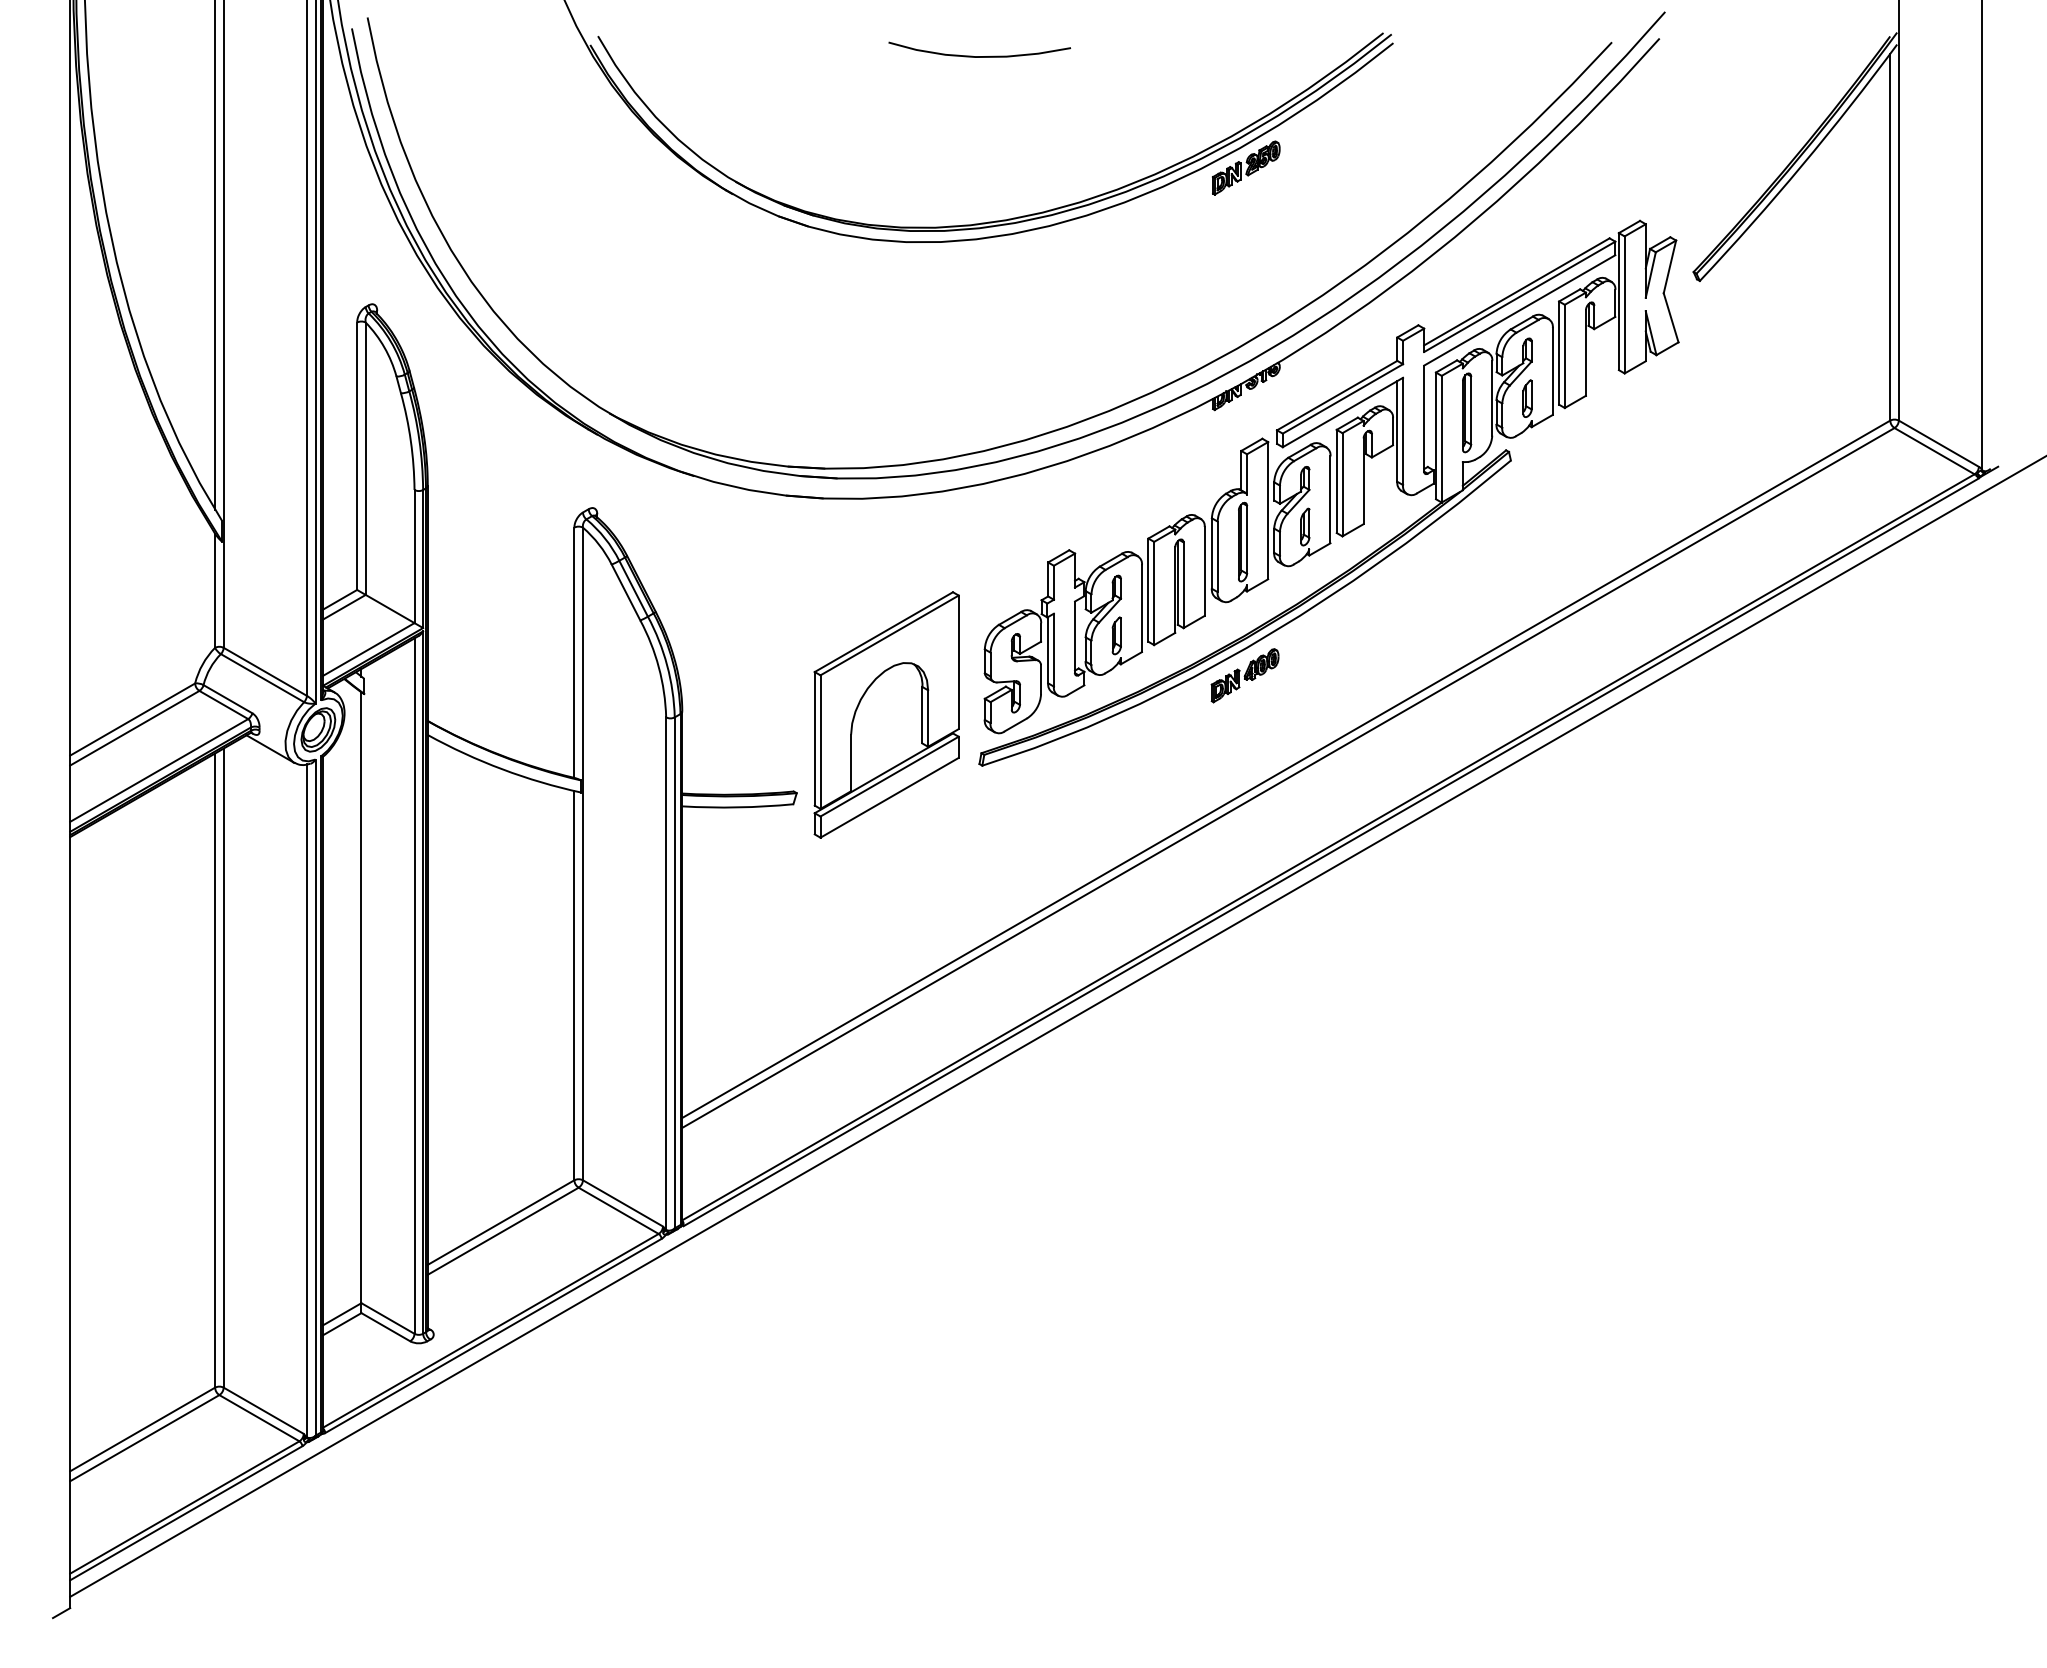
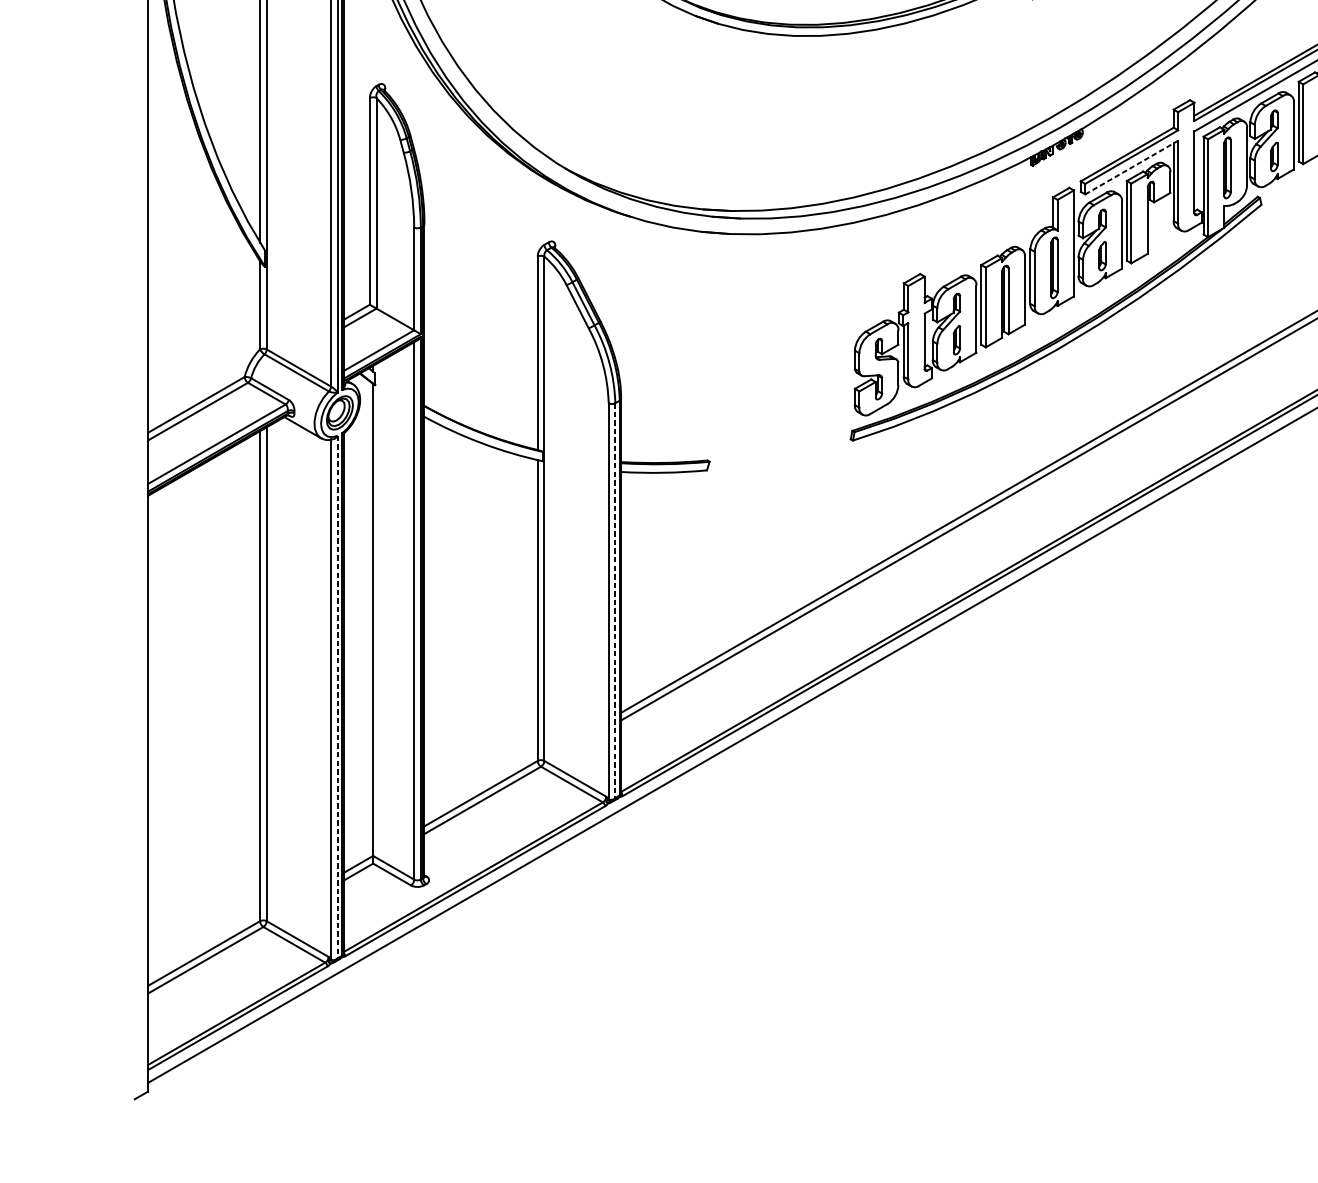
line: (1343, 412) -> (1132, 167), solid -> dashed
part: (1244, 675) -> (1055, 370), removed
part: (886, 714) -> (778, 400), removed
line: (674, 973) -> (615, 601), solid -> dashed
line: (315, 1098) -> (337, 697), solid -> dashed

